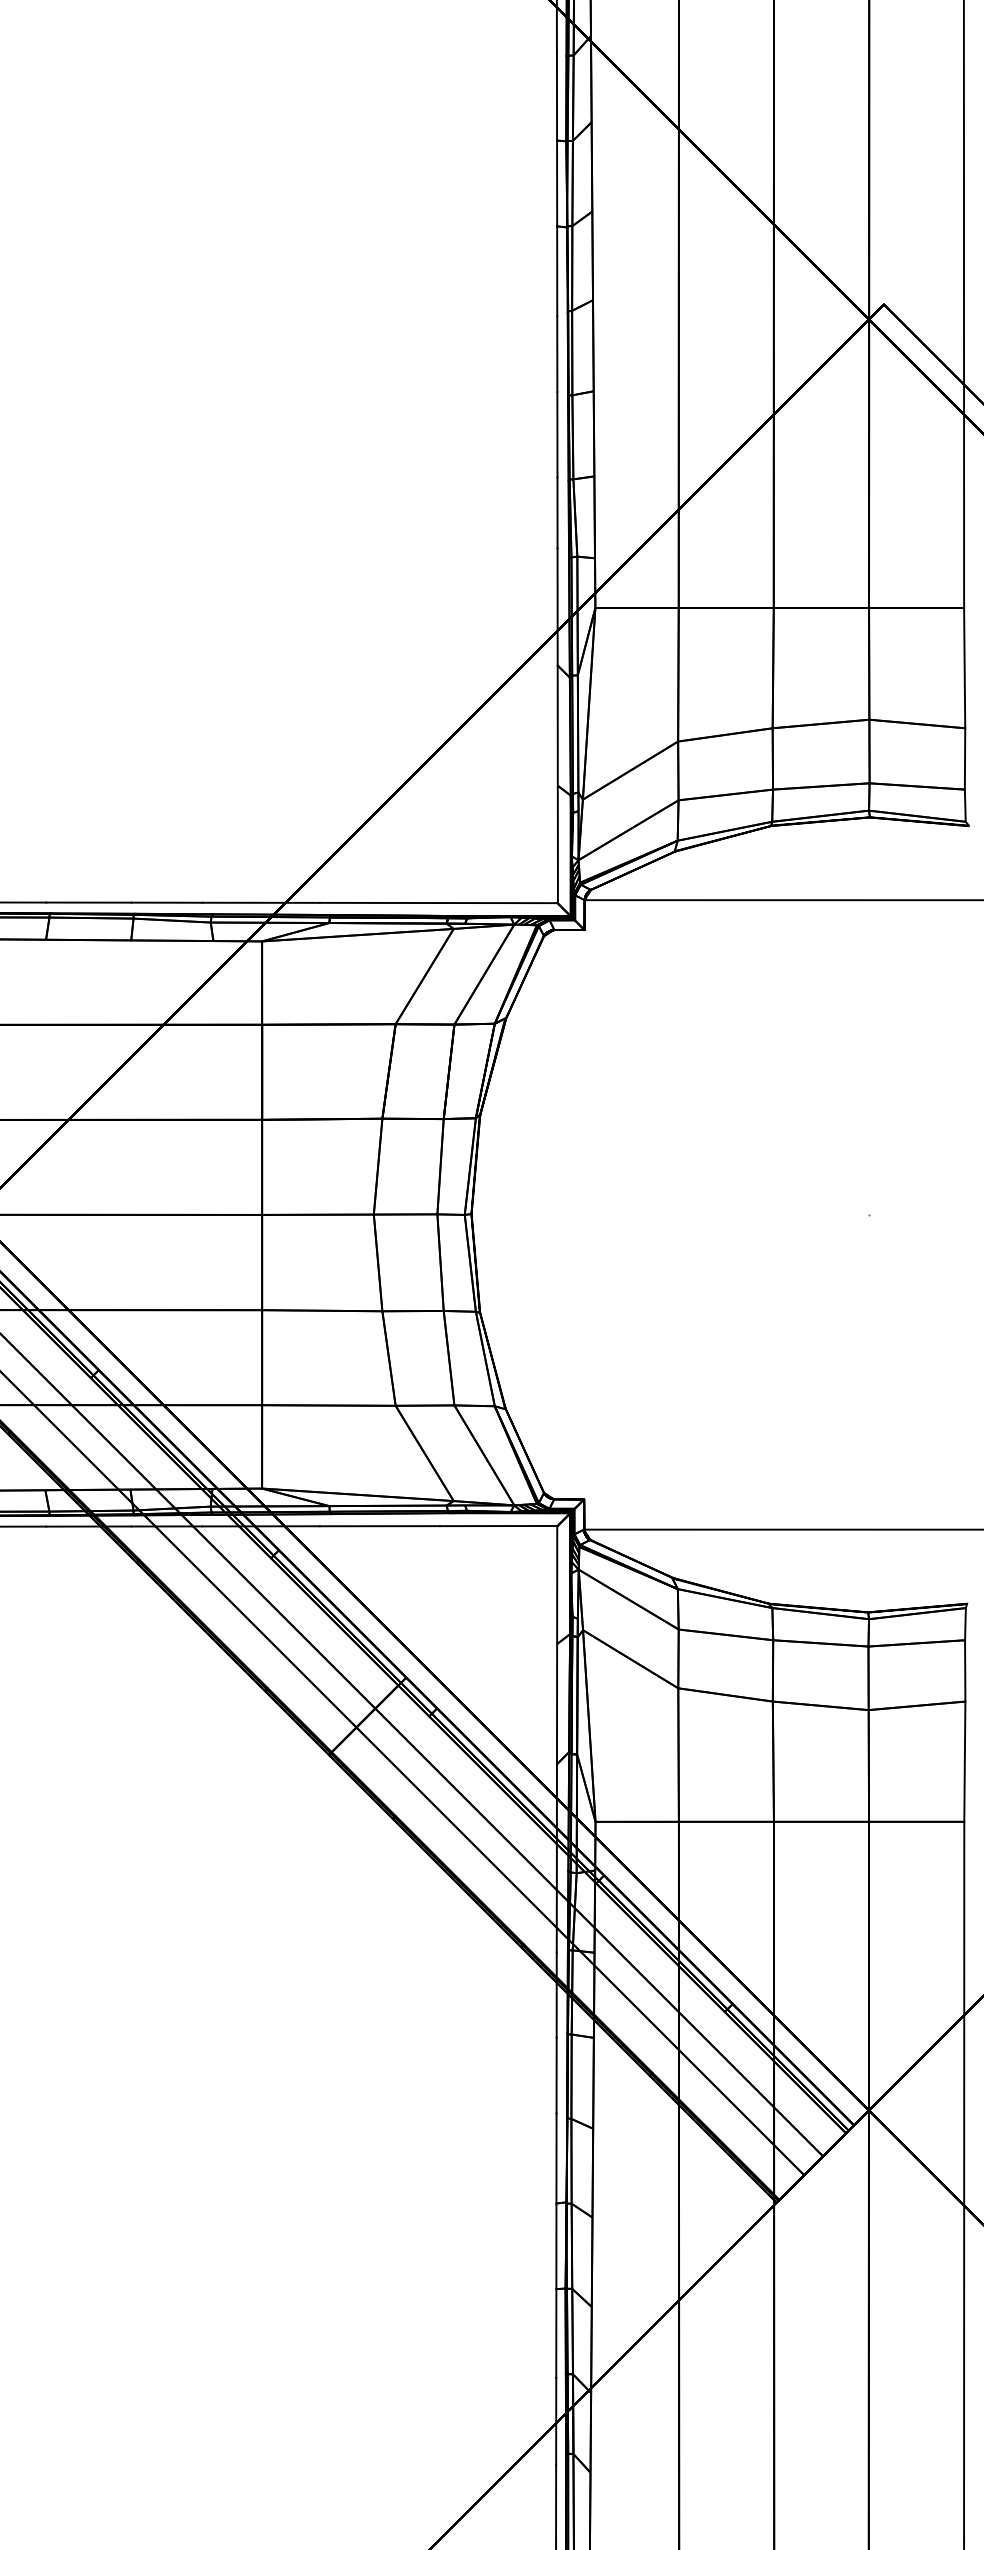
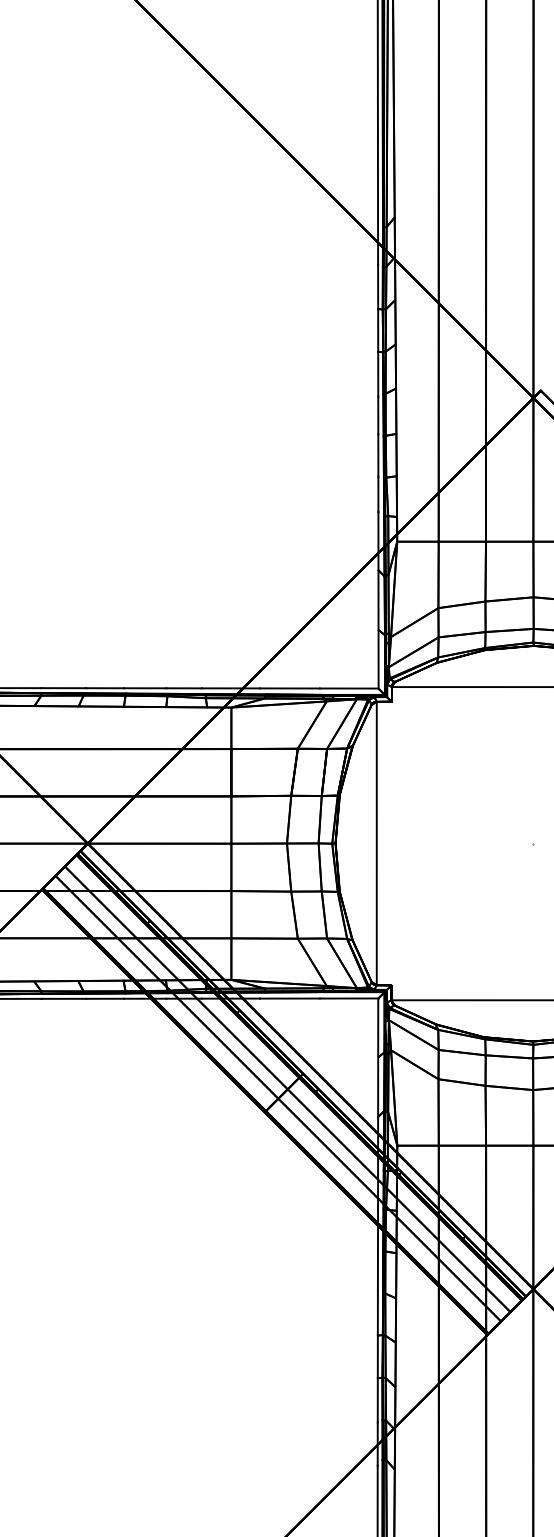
line: (553, 1214) -> (376, 843), added

